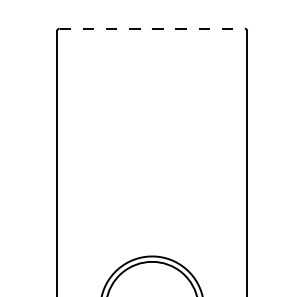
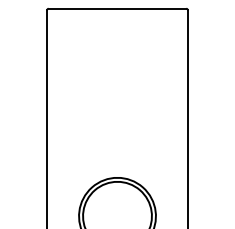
line: (152, 28) -> (117, 8), dashed -> solid

